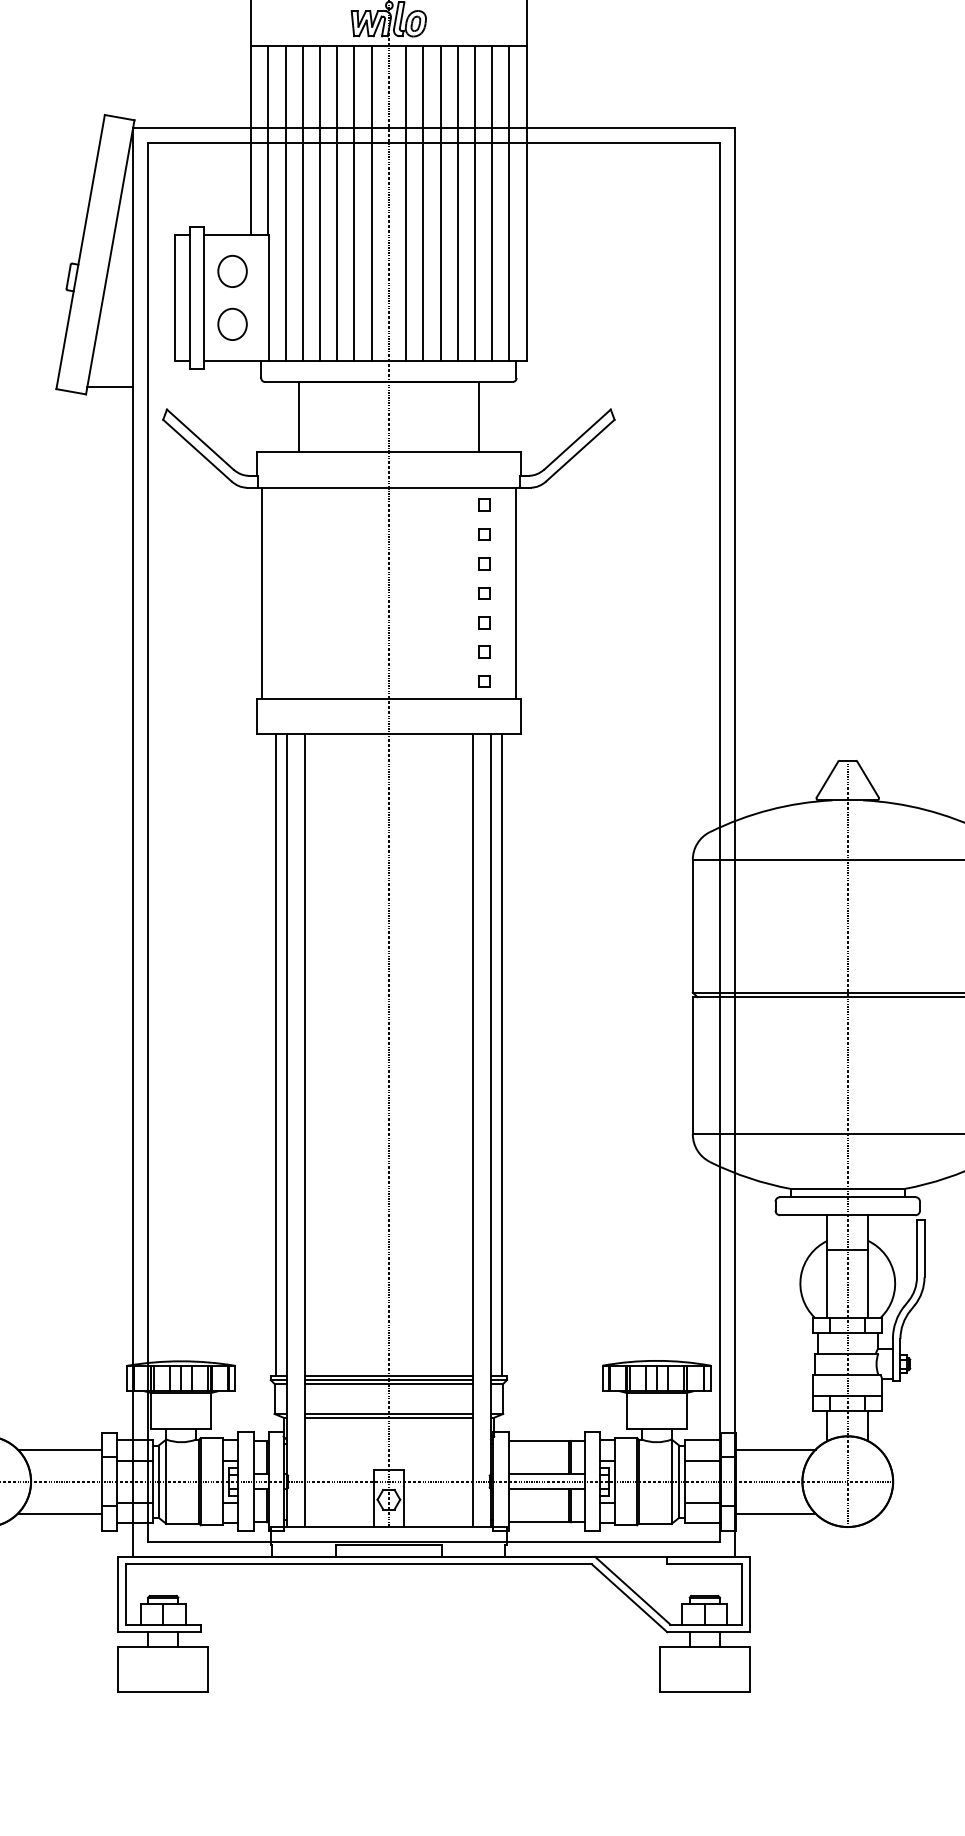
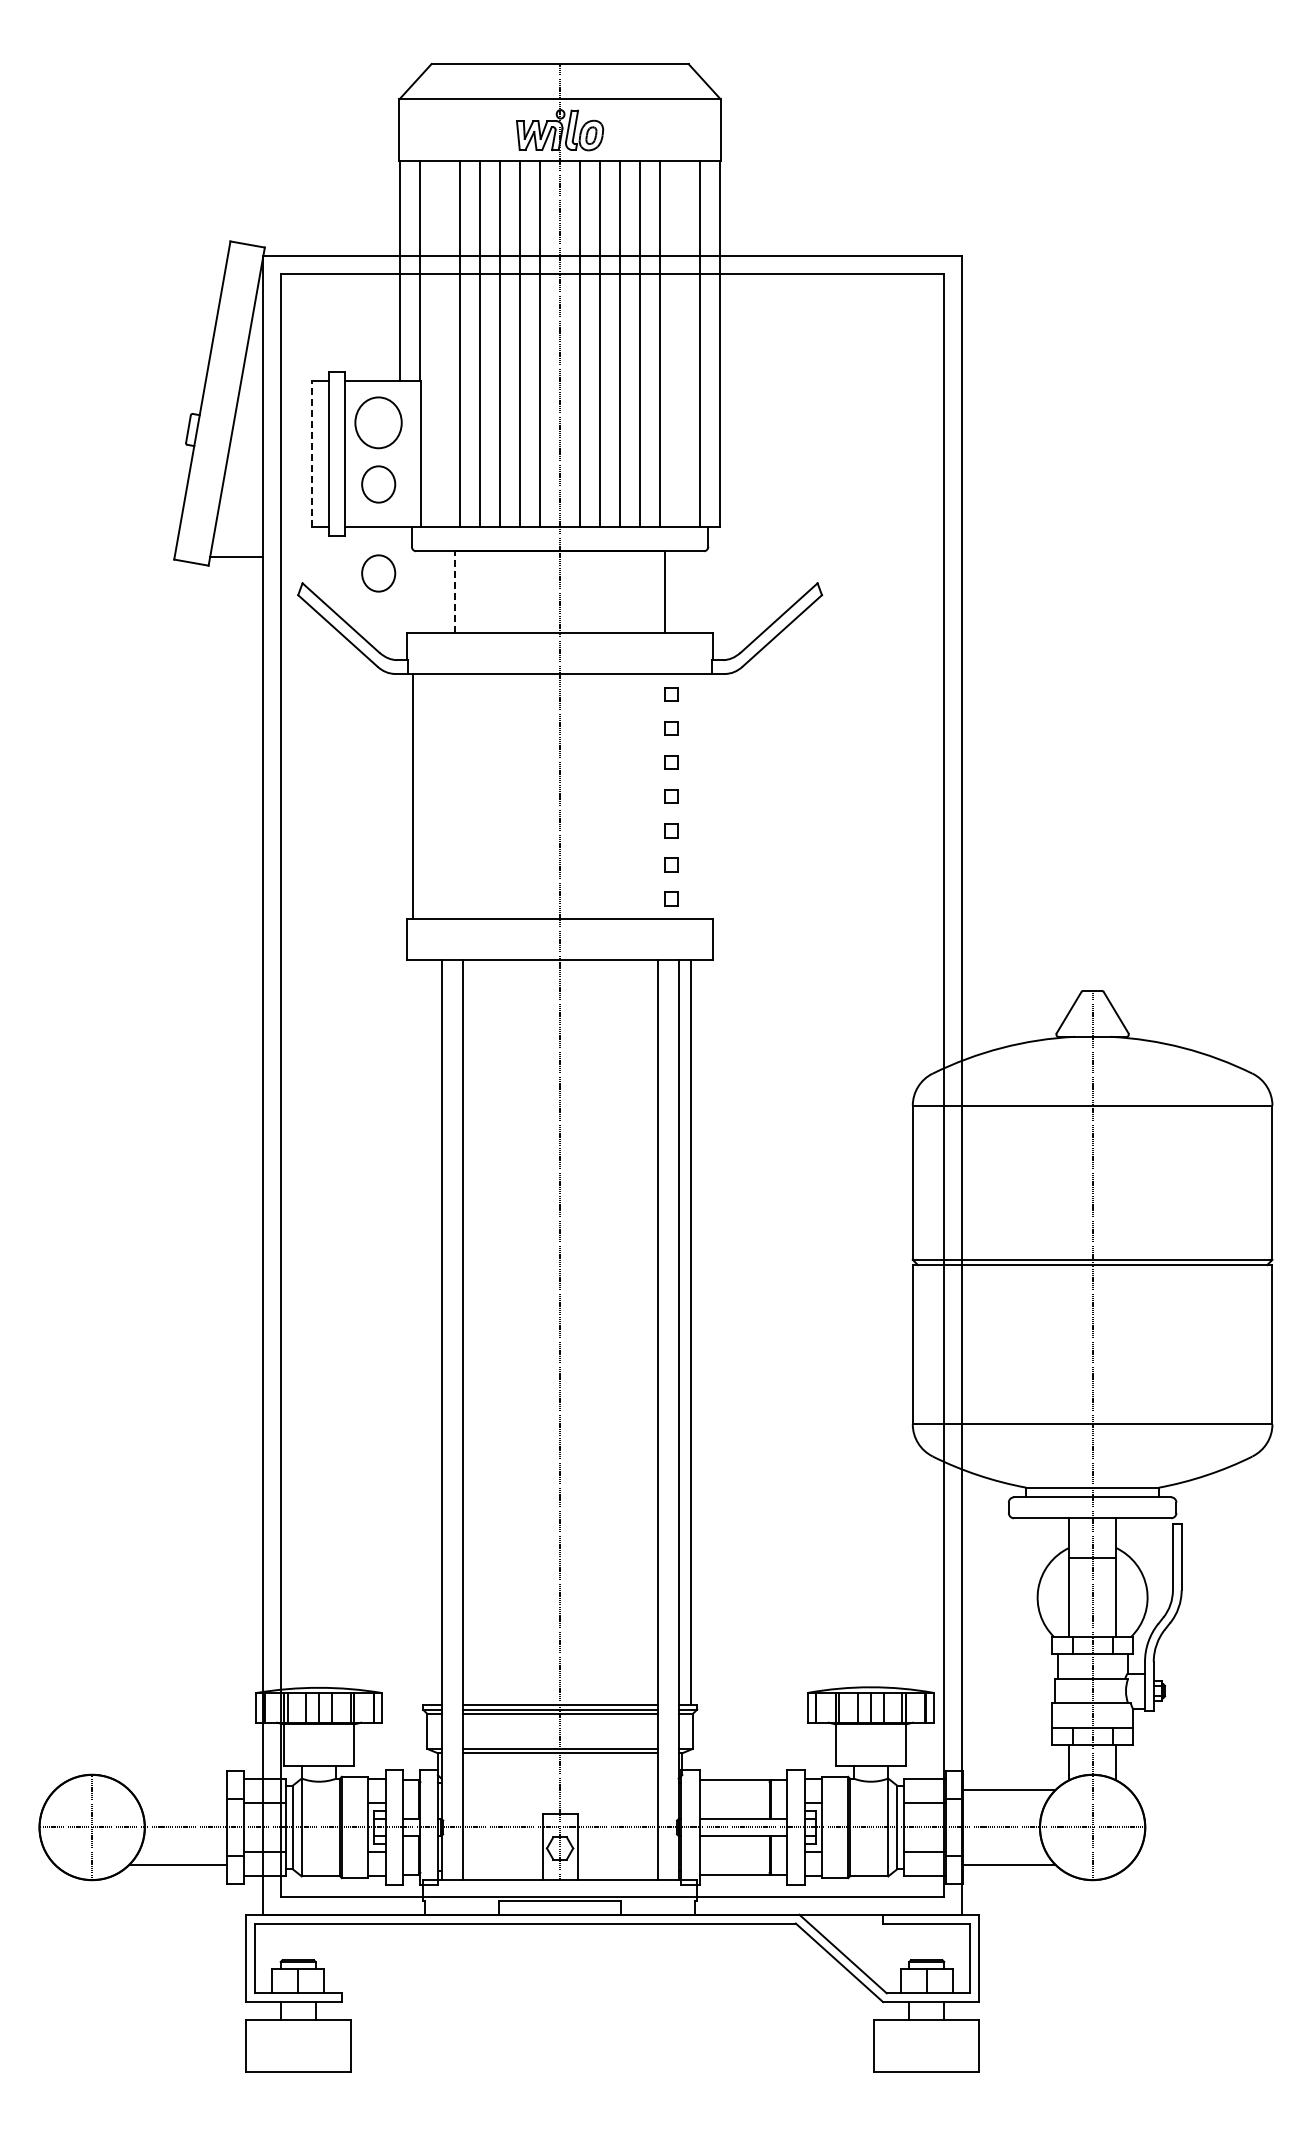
line: (285, 202) -> (440, 343), removed
line: (491, 202) -> (679, 343), removed
part: (232, 271) -> (378, 423), size x1.4
line: (175, 297) -> (312, 453), solid -> dashed
part: (232, 401) -> (378, 573), added
line: (298, 417) -> (455, 592), solid -> dashed
line: (515, 593) -> (707, 796), removed
line: (276, 1055) -> (429, 1332), removed
line: (59, 1449) -> (177, 1790), removed

